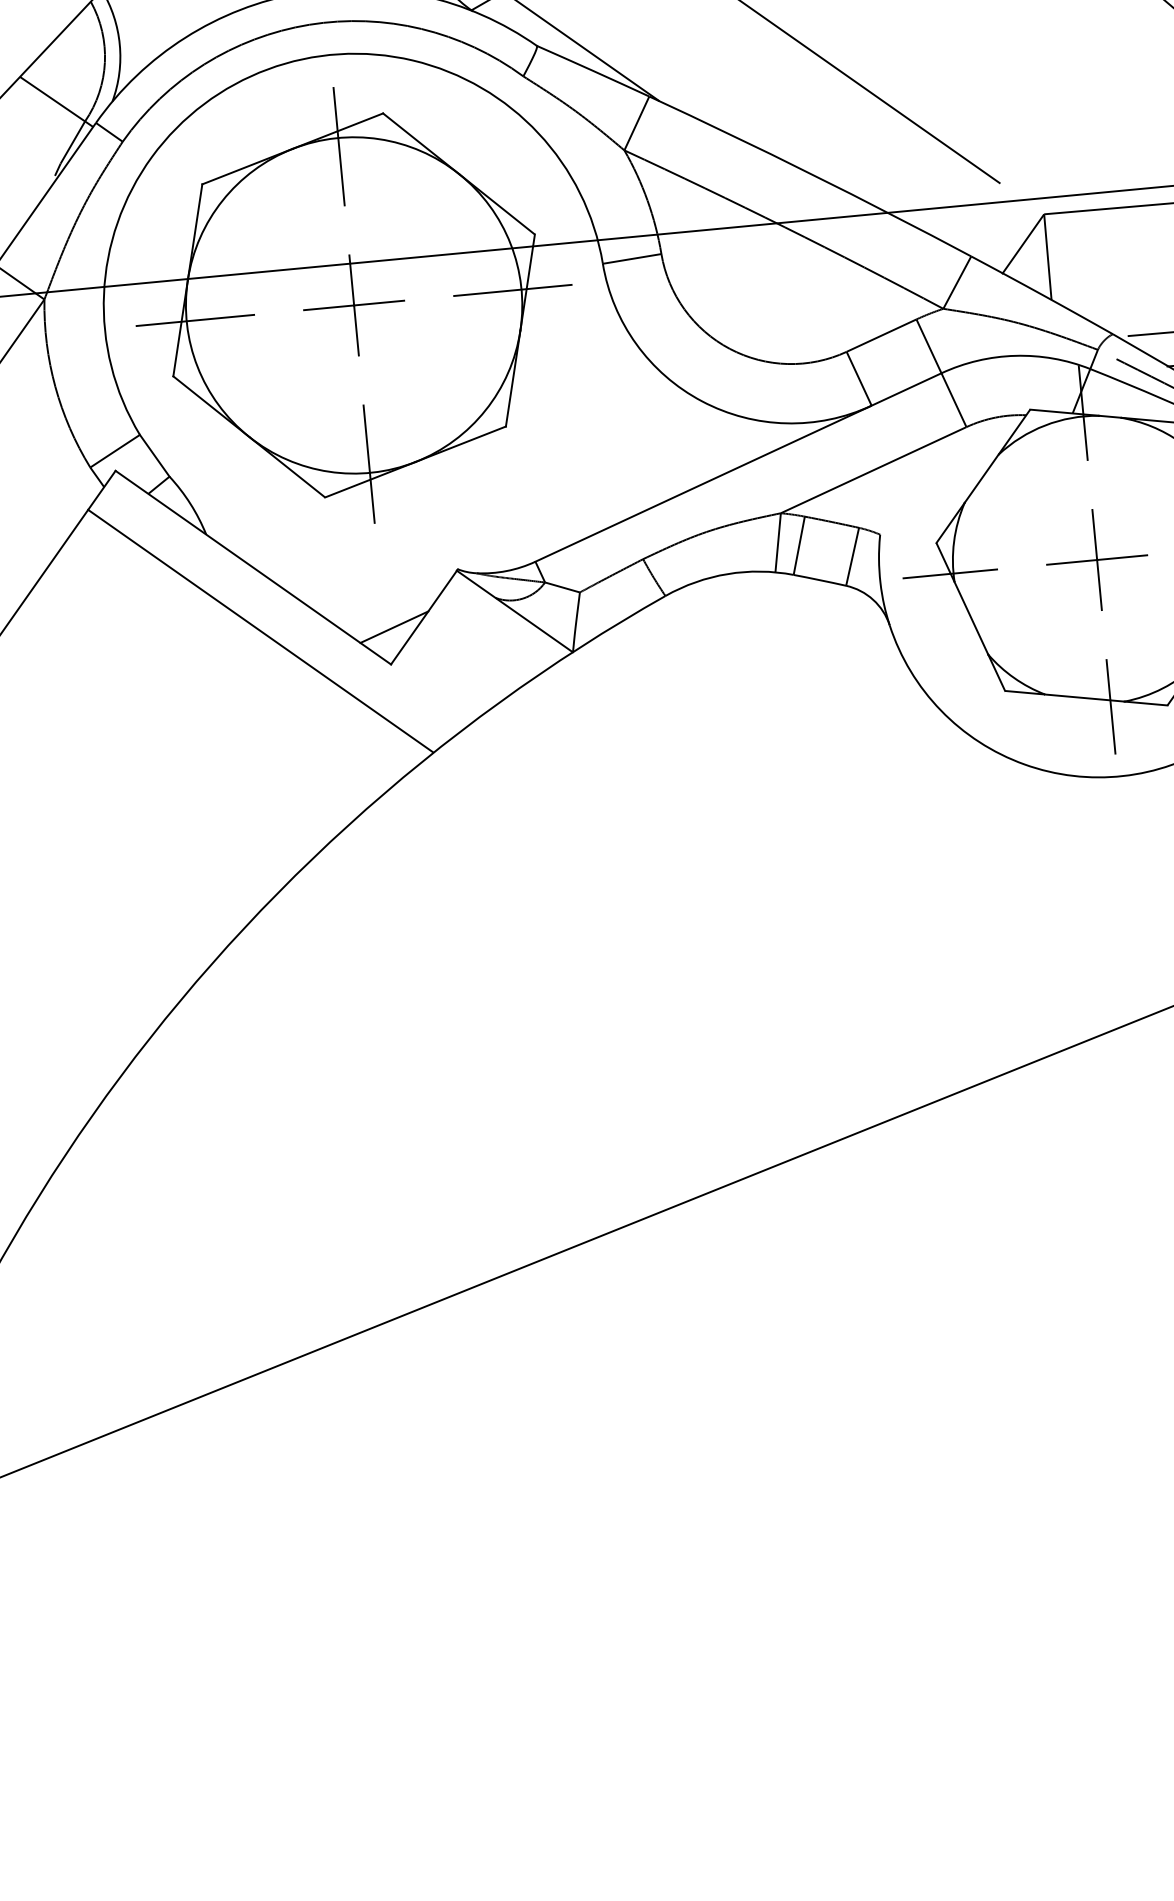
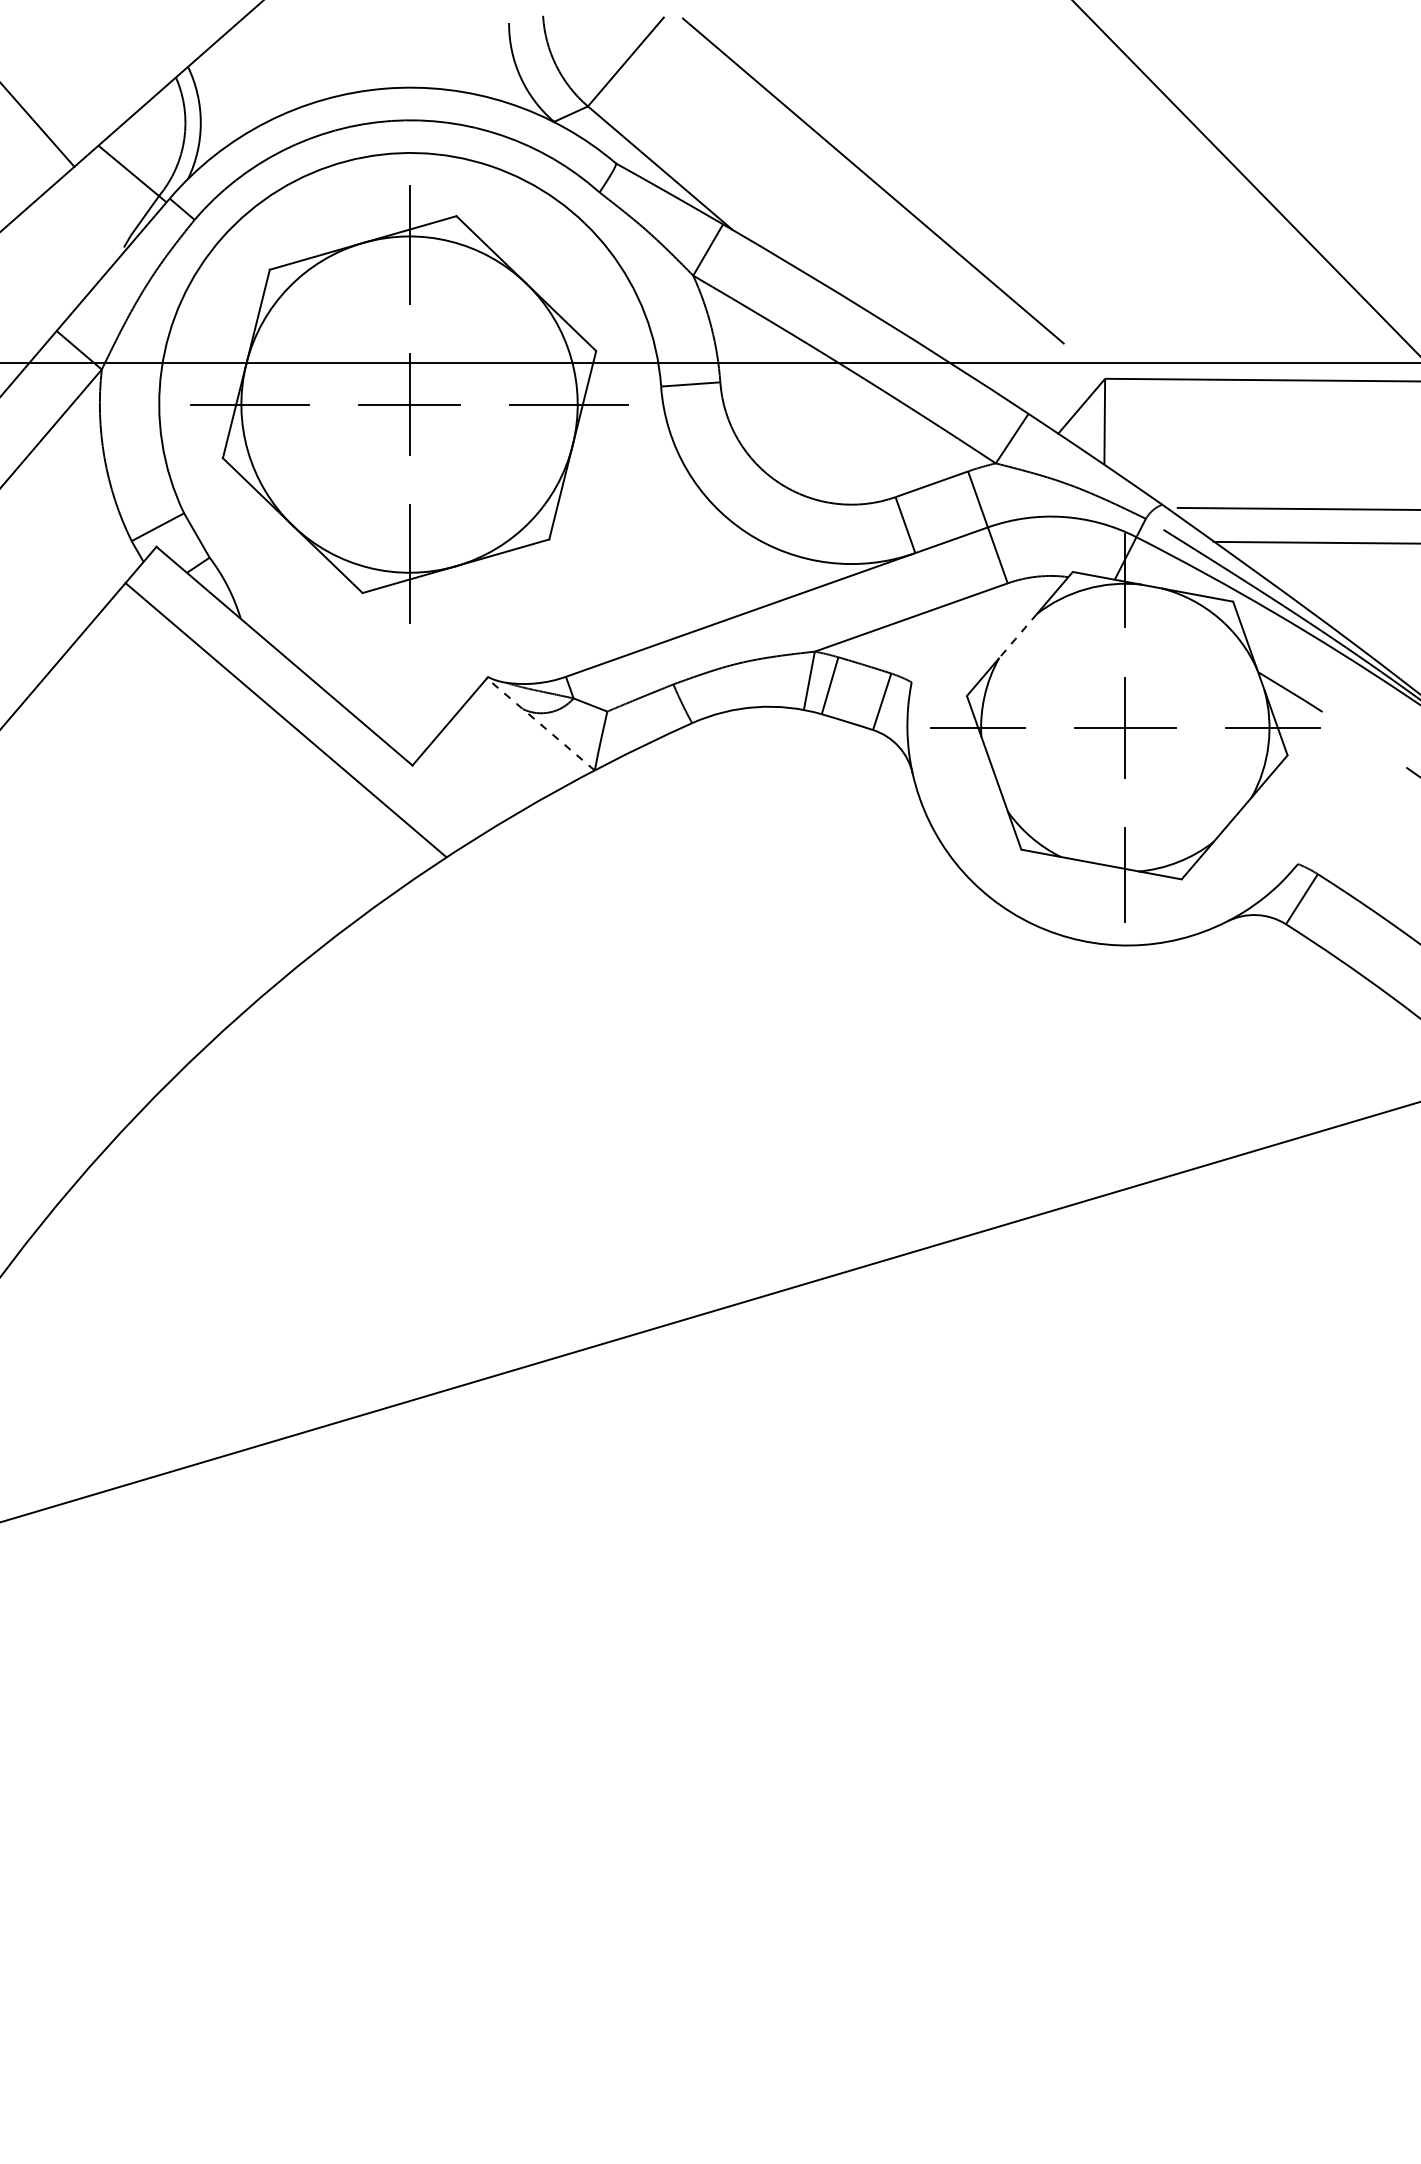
line: (981, 479) -> (1017, 636), solid -> dashed
line: (514, 611) -> (540, 724), solid -> dashed
line: (394, 626) -> (419, 728), removed

